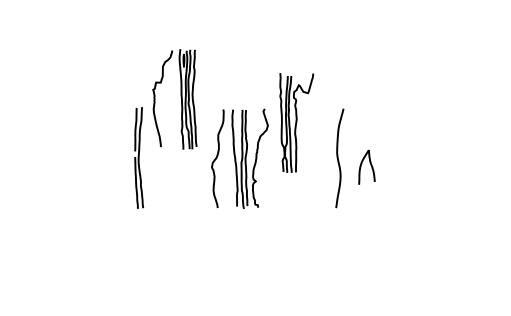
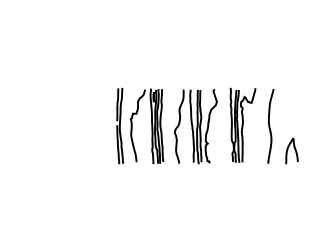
part: (180, 97) -> (151, 124), moved
part: (296, 122) -> (242, 124), moved
curve: (370, 165) -> (294, 149), moved

